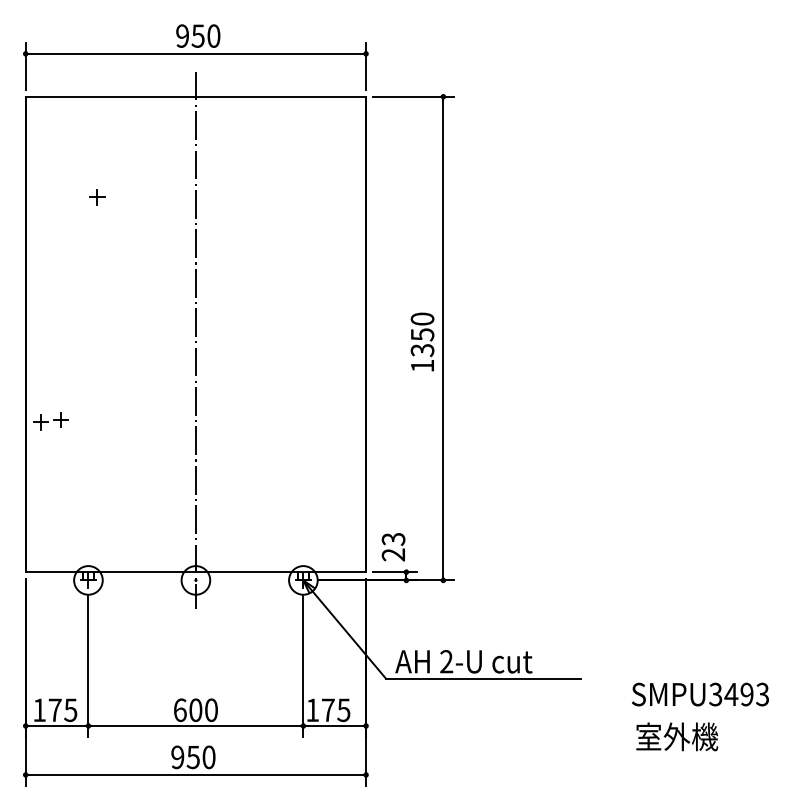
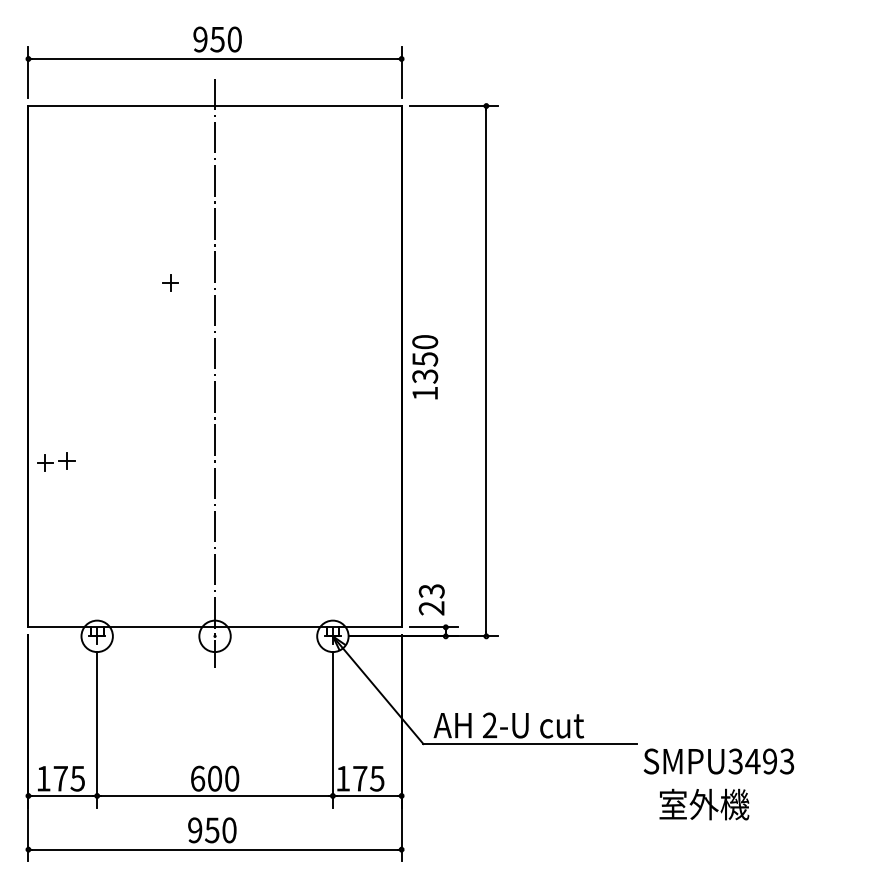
part: (97, 197) -> (170, 283), moved
text: (422, 341) -> (425, 366), moved
text: (700, 694) -> (718, 761), moved
text: (677, 736) -> (704, 804), moved

